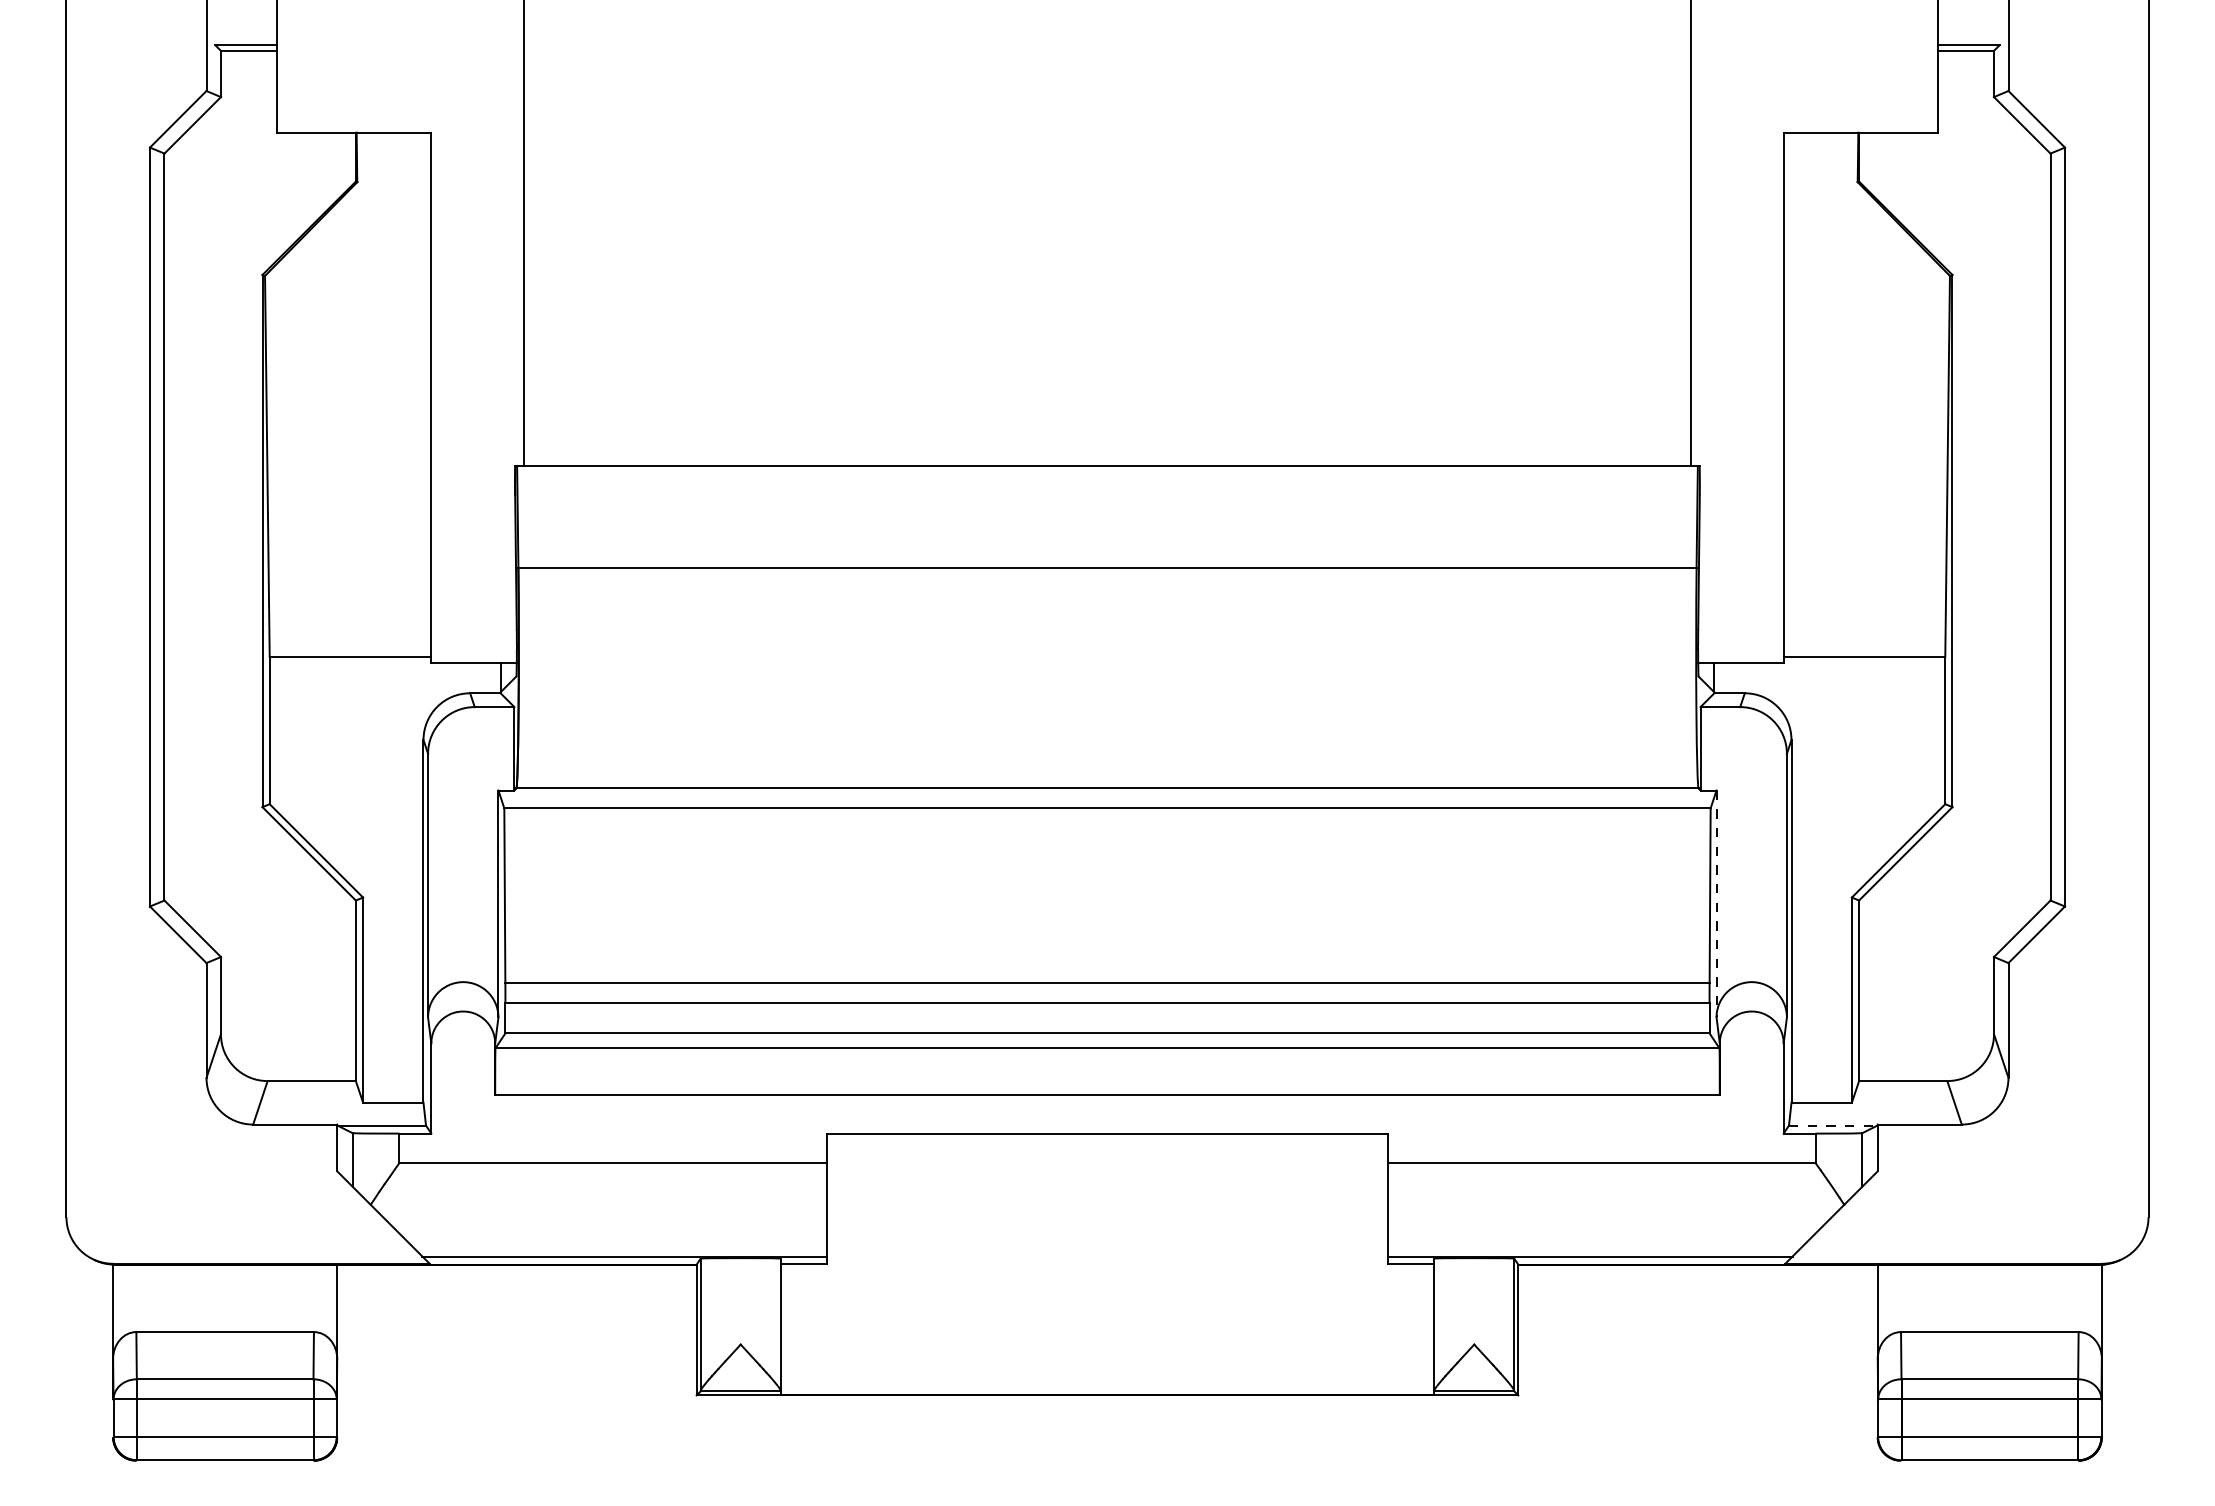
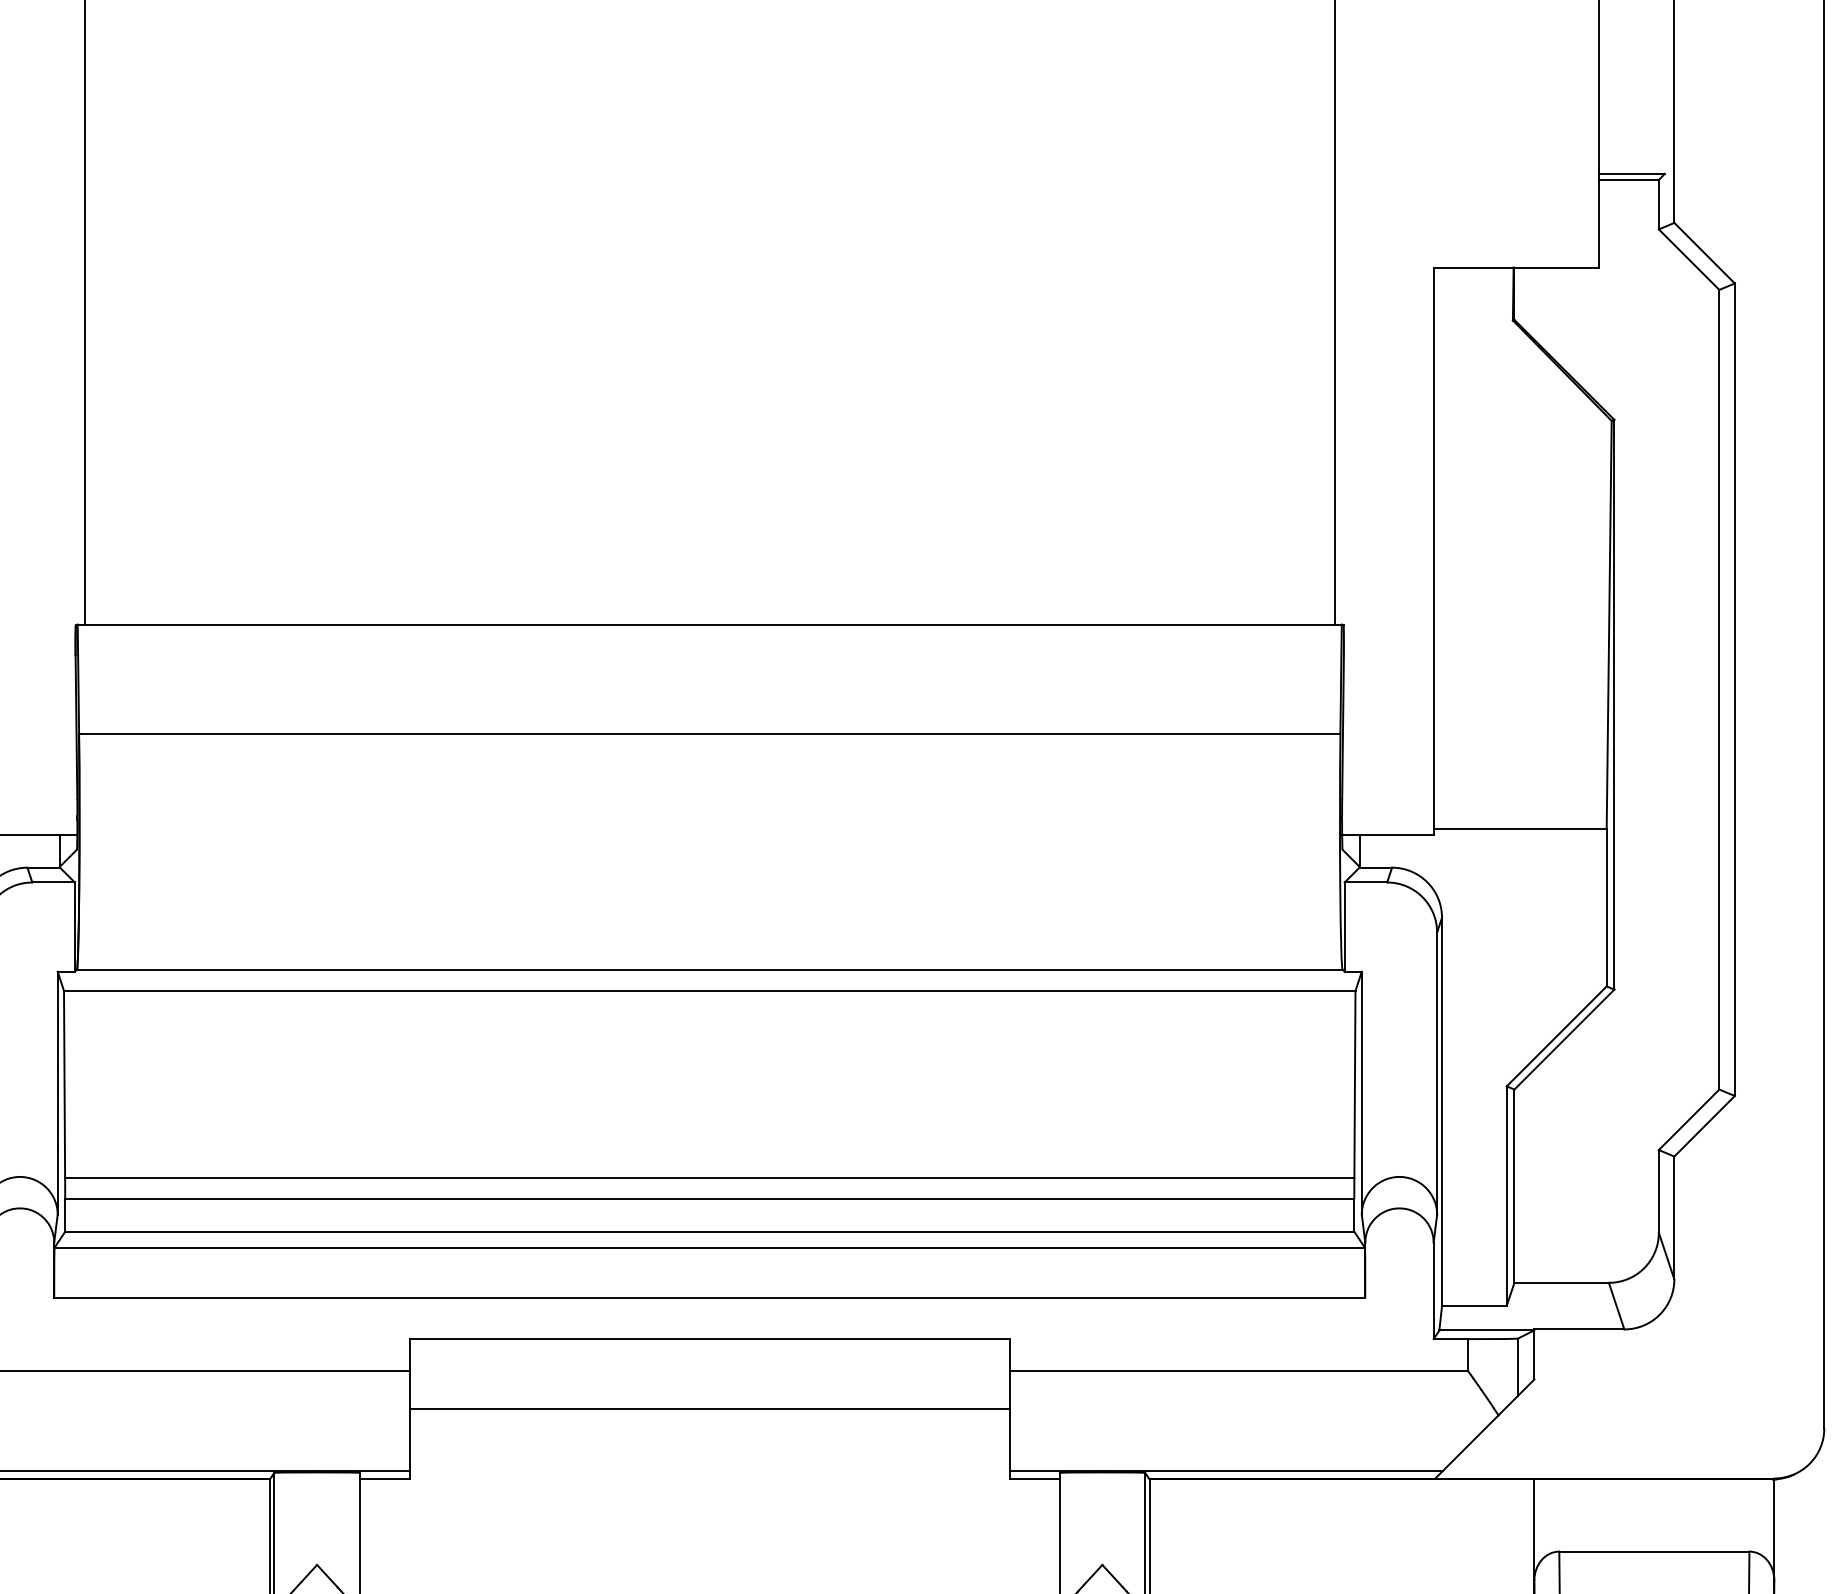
line: (1716, 904) -> (1361, 1093), dashed -> solid
line: (1833, 1125) -> (1487, 1330), dashed -> solid
line: (1107, 1199) -> (709, 1409), added

